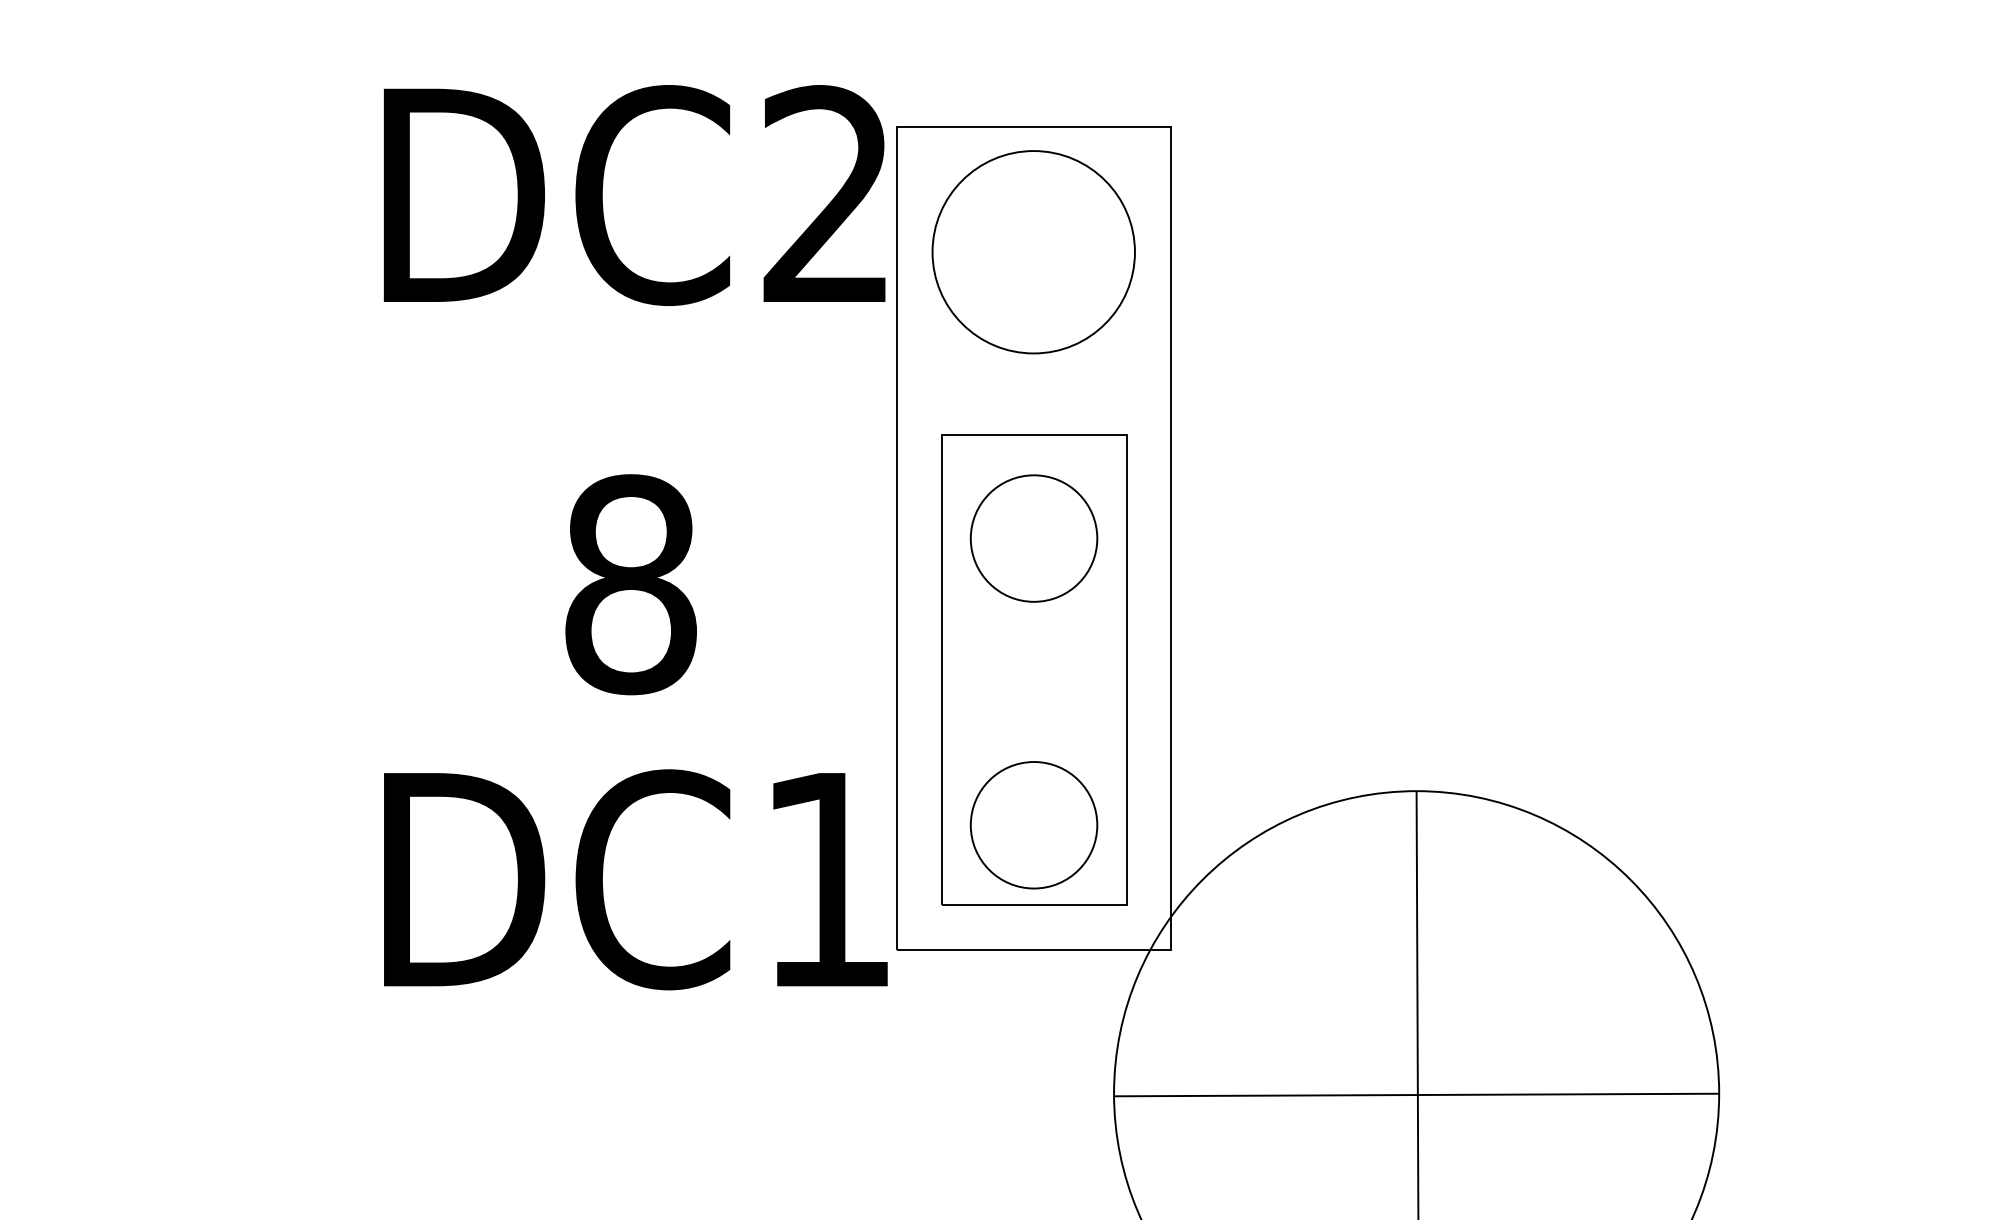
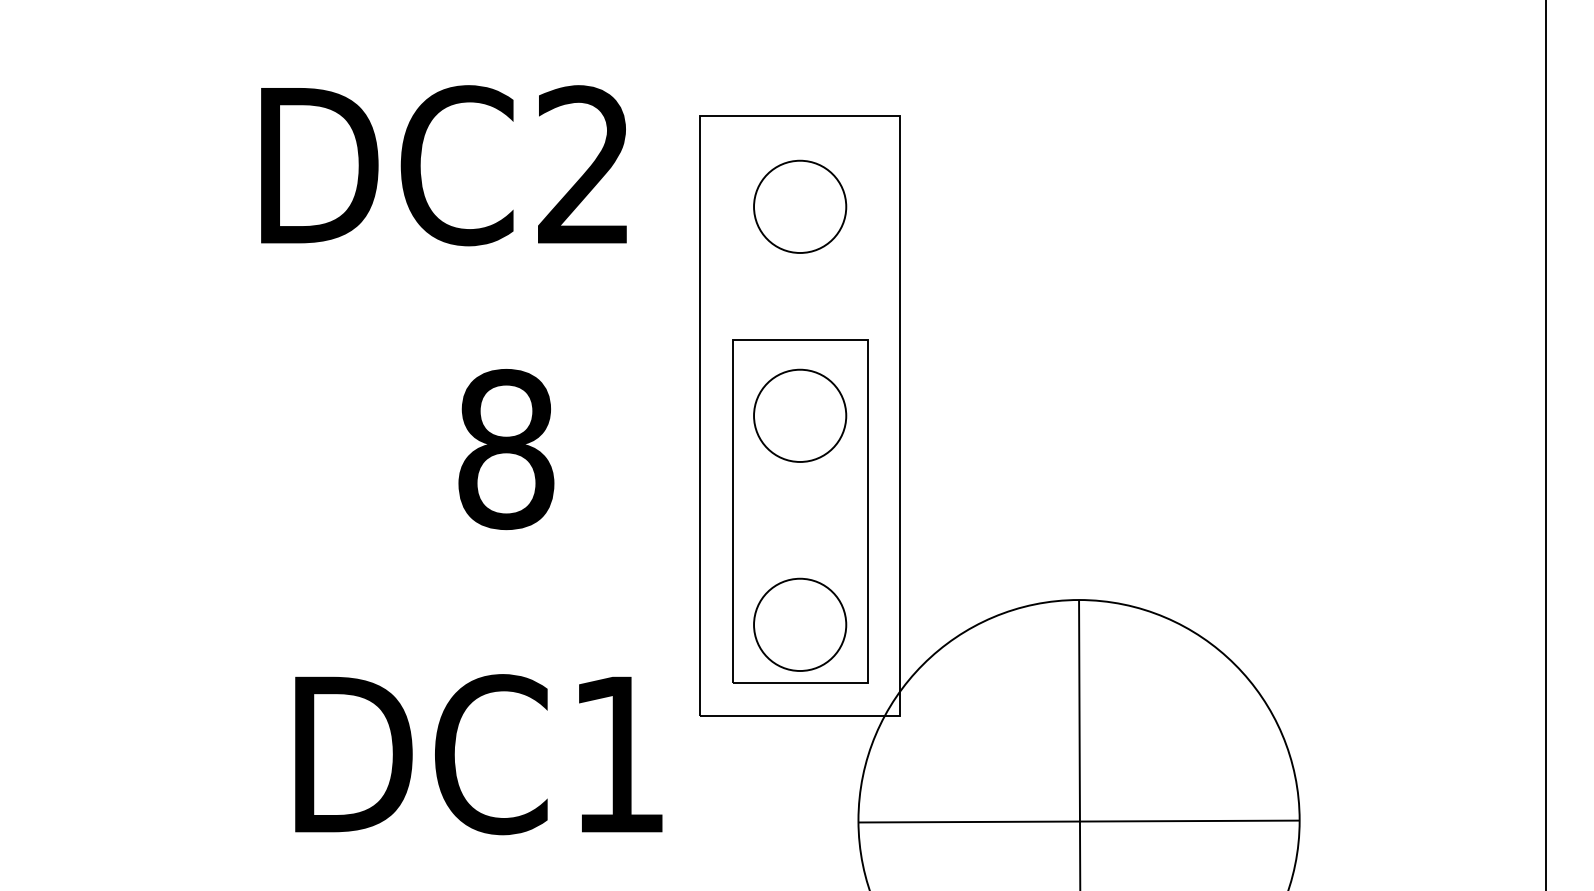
text: (634, 195) -> (443, 165), moved
part: (1034, 251) -> (800, 206), size x0.62
text: (635, 879) -> (478, 754), moved

